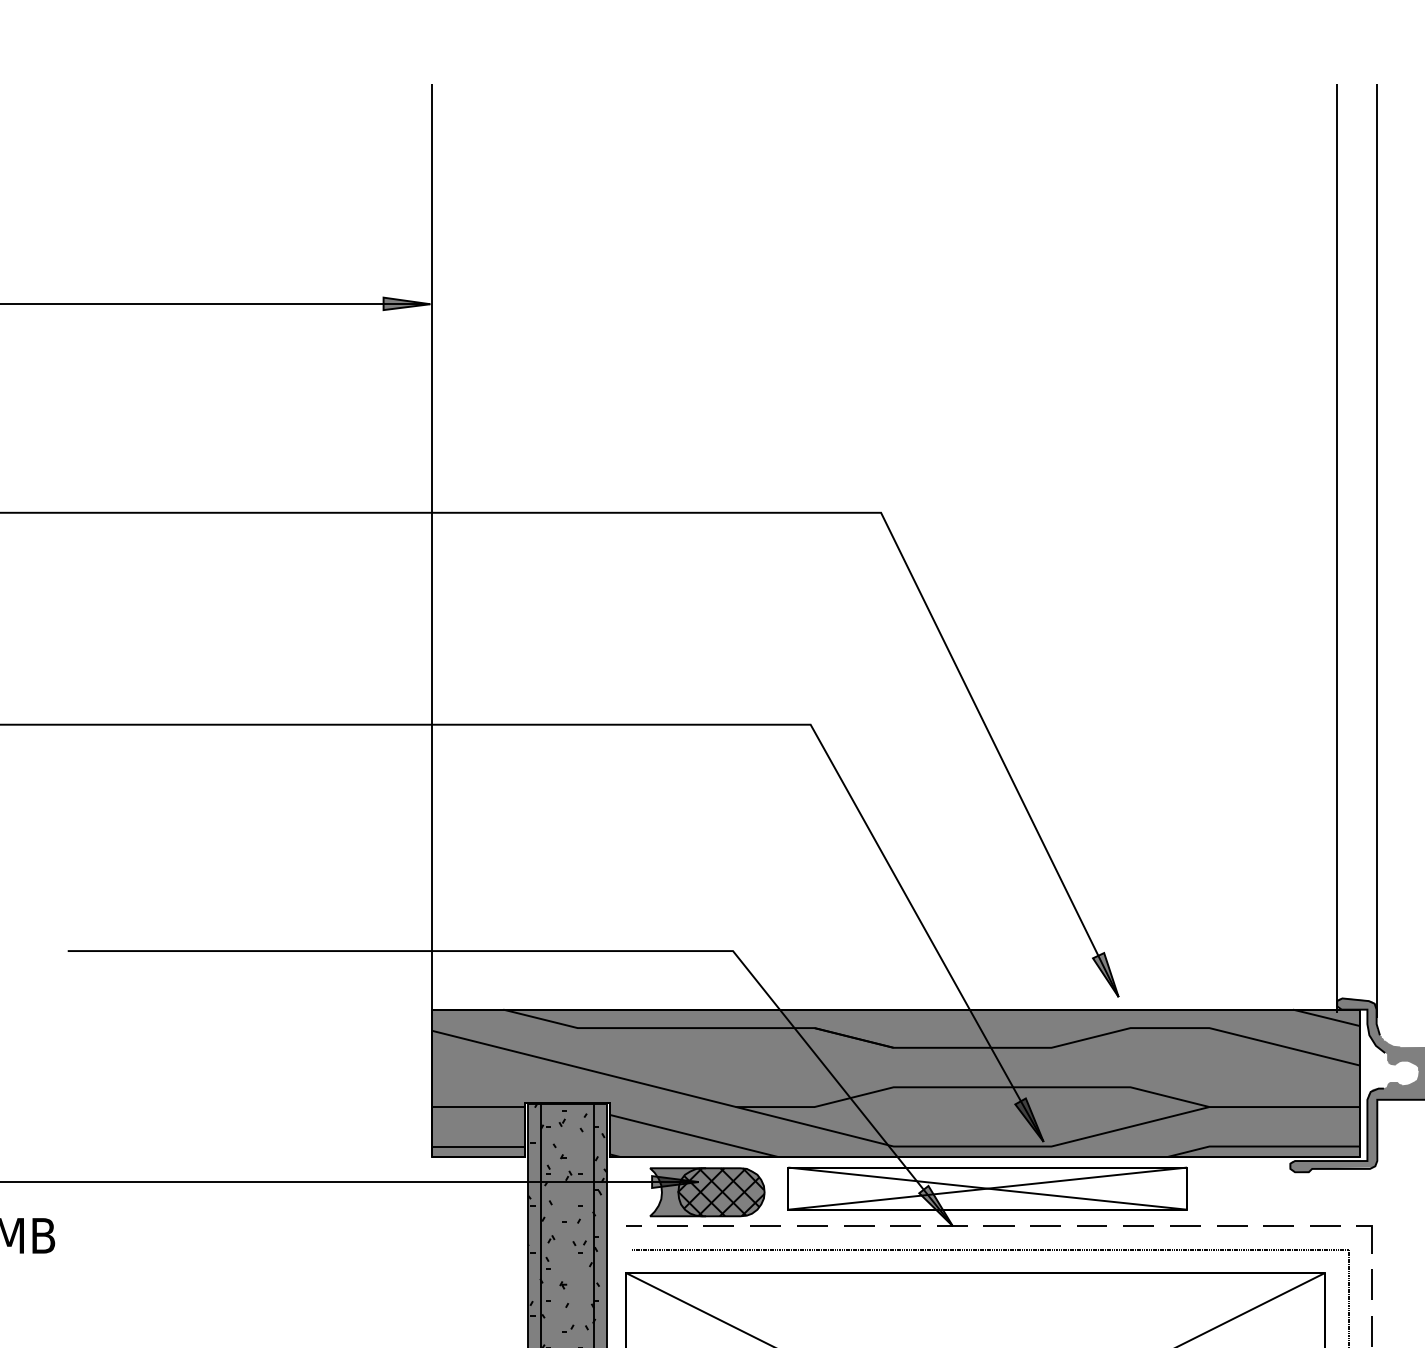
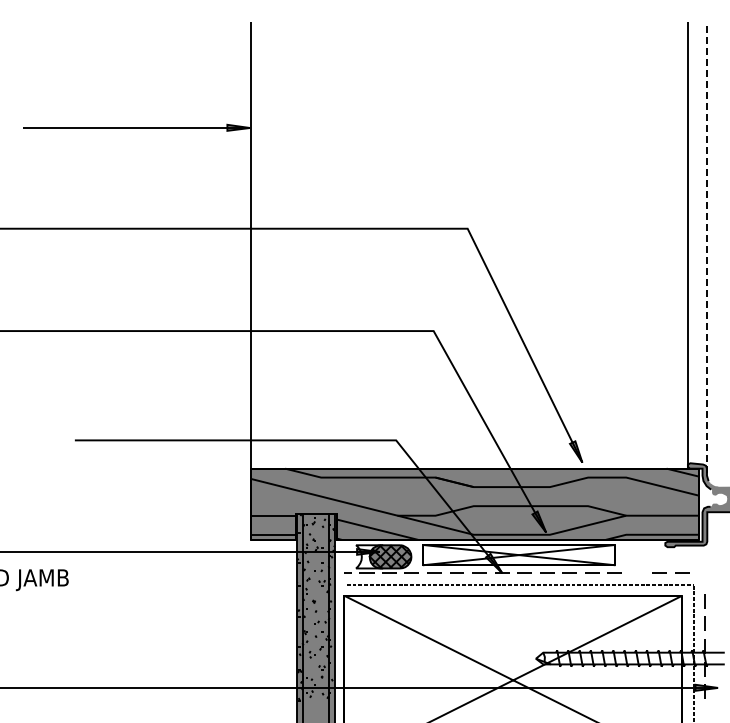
line: (1375, 549) -> (706, 246), solid -> dashed
fill: (675, 1191) -> (368, 556), removed
line: (1232, 1224) -> (637, 572), removed
line: (1371, 1239) -> (704, 579), removed

